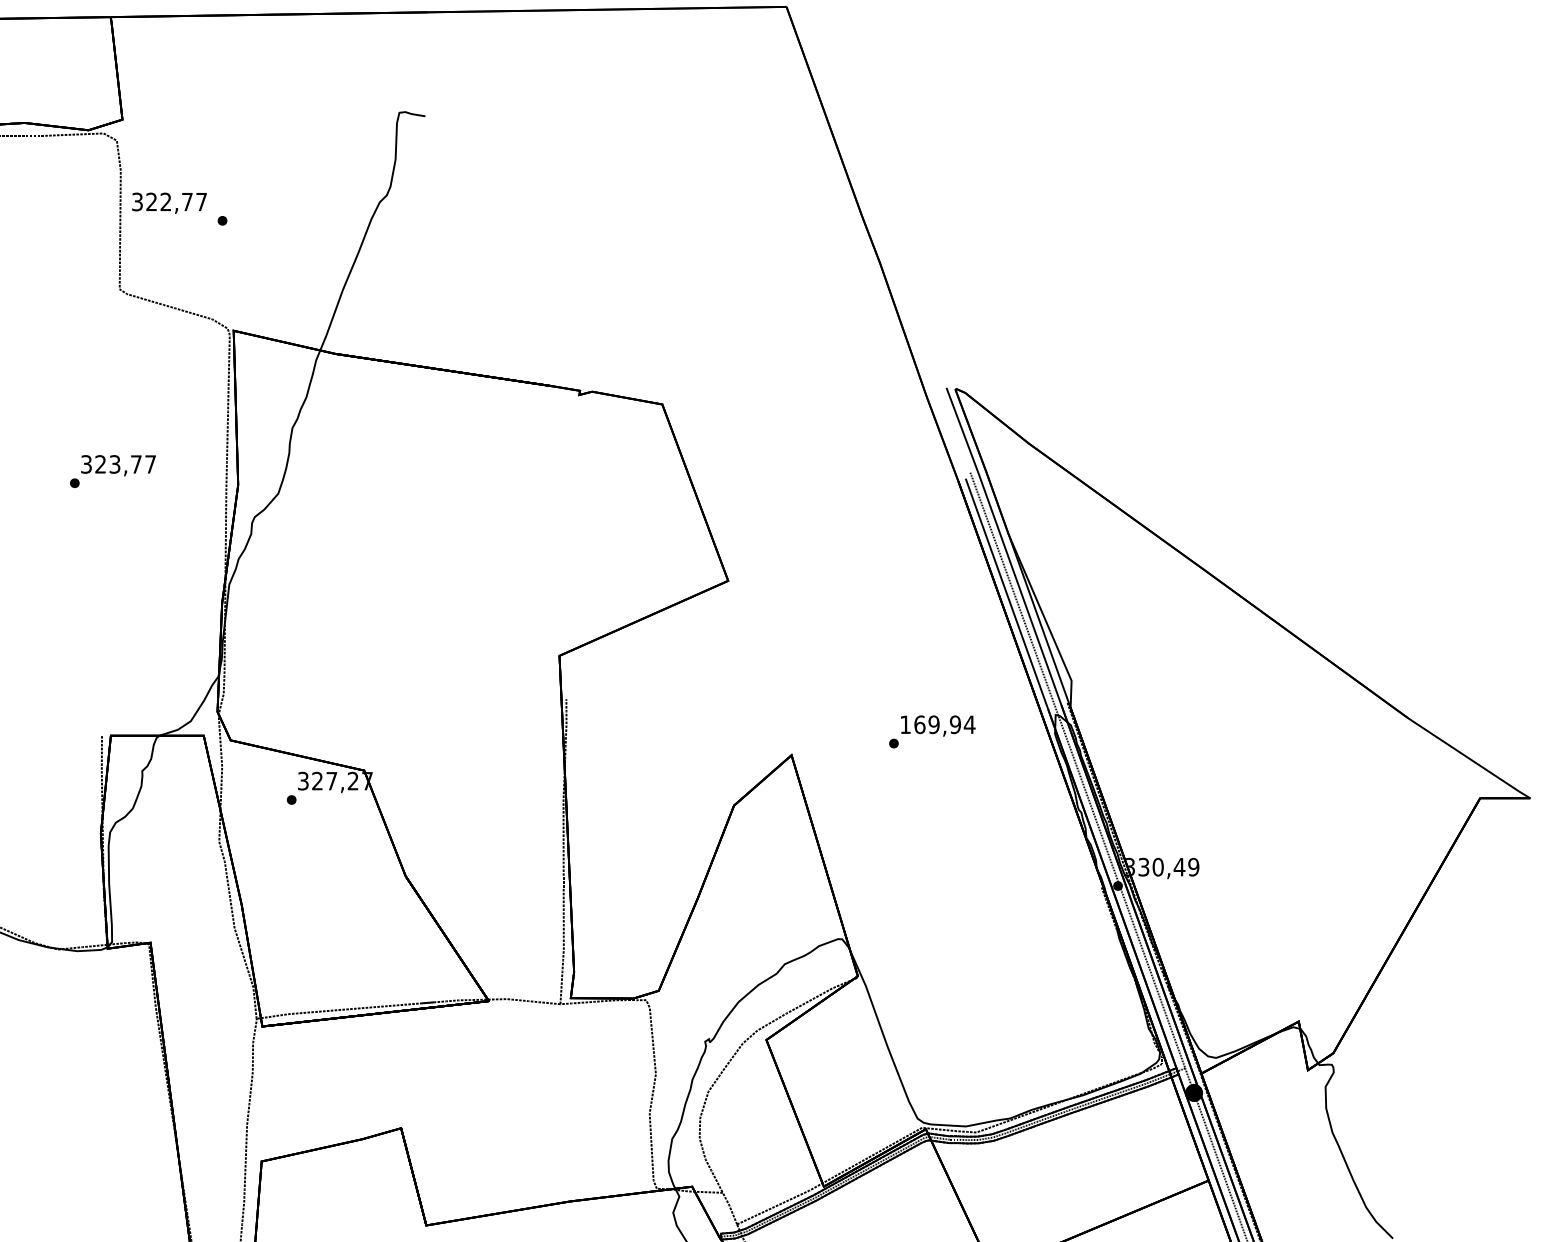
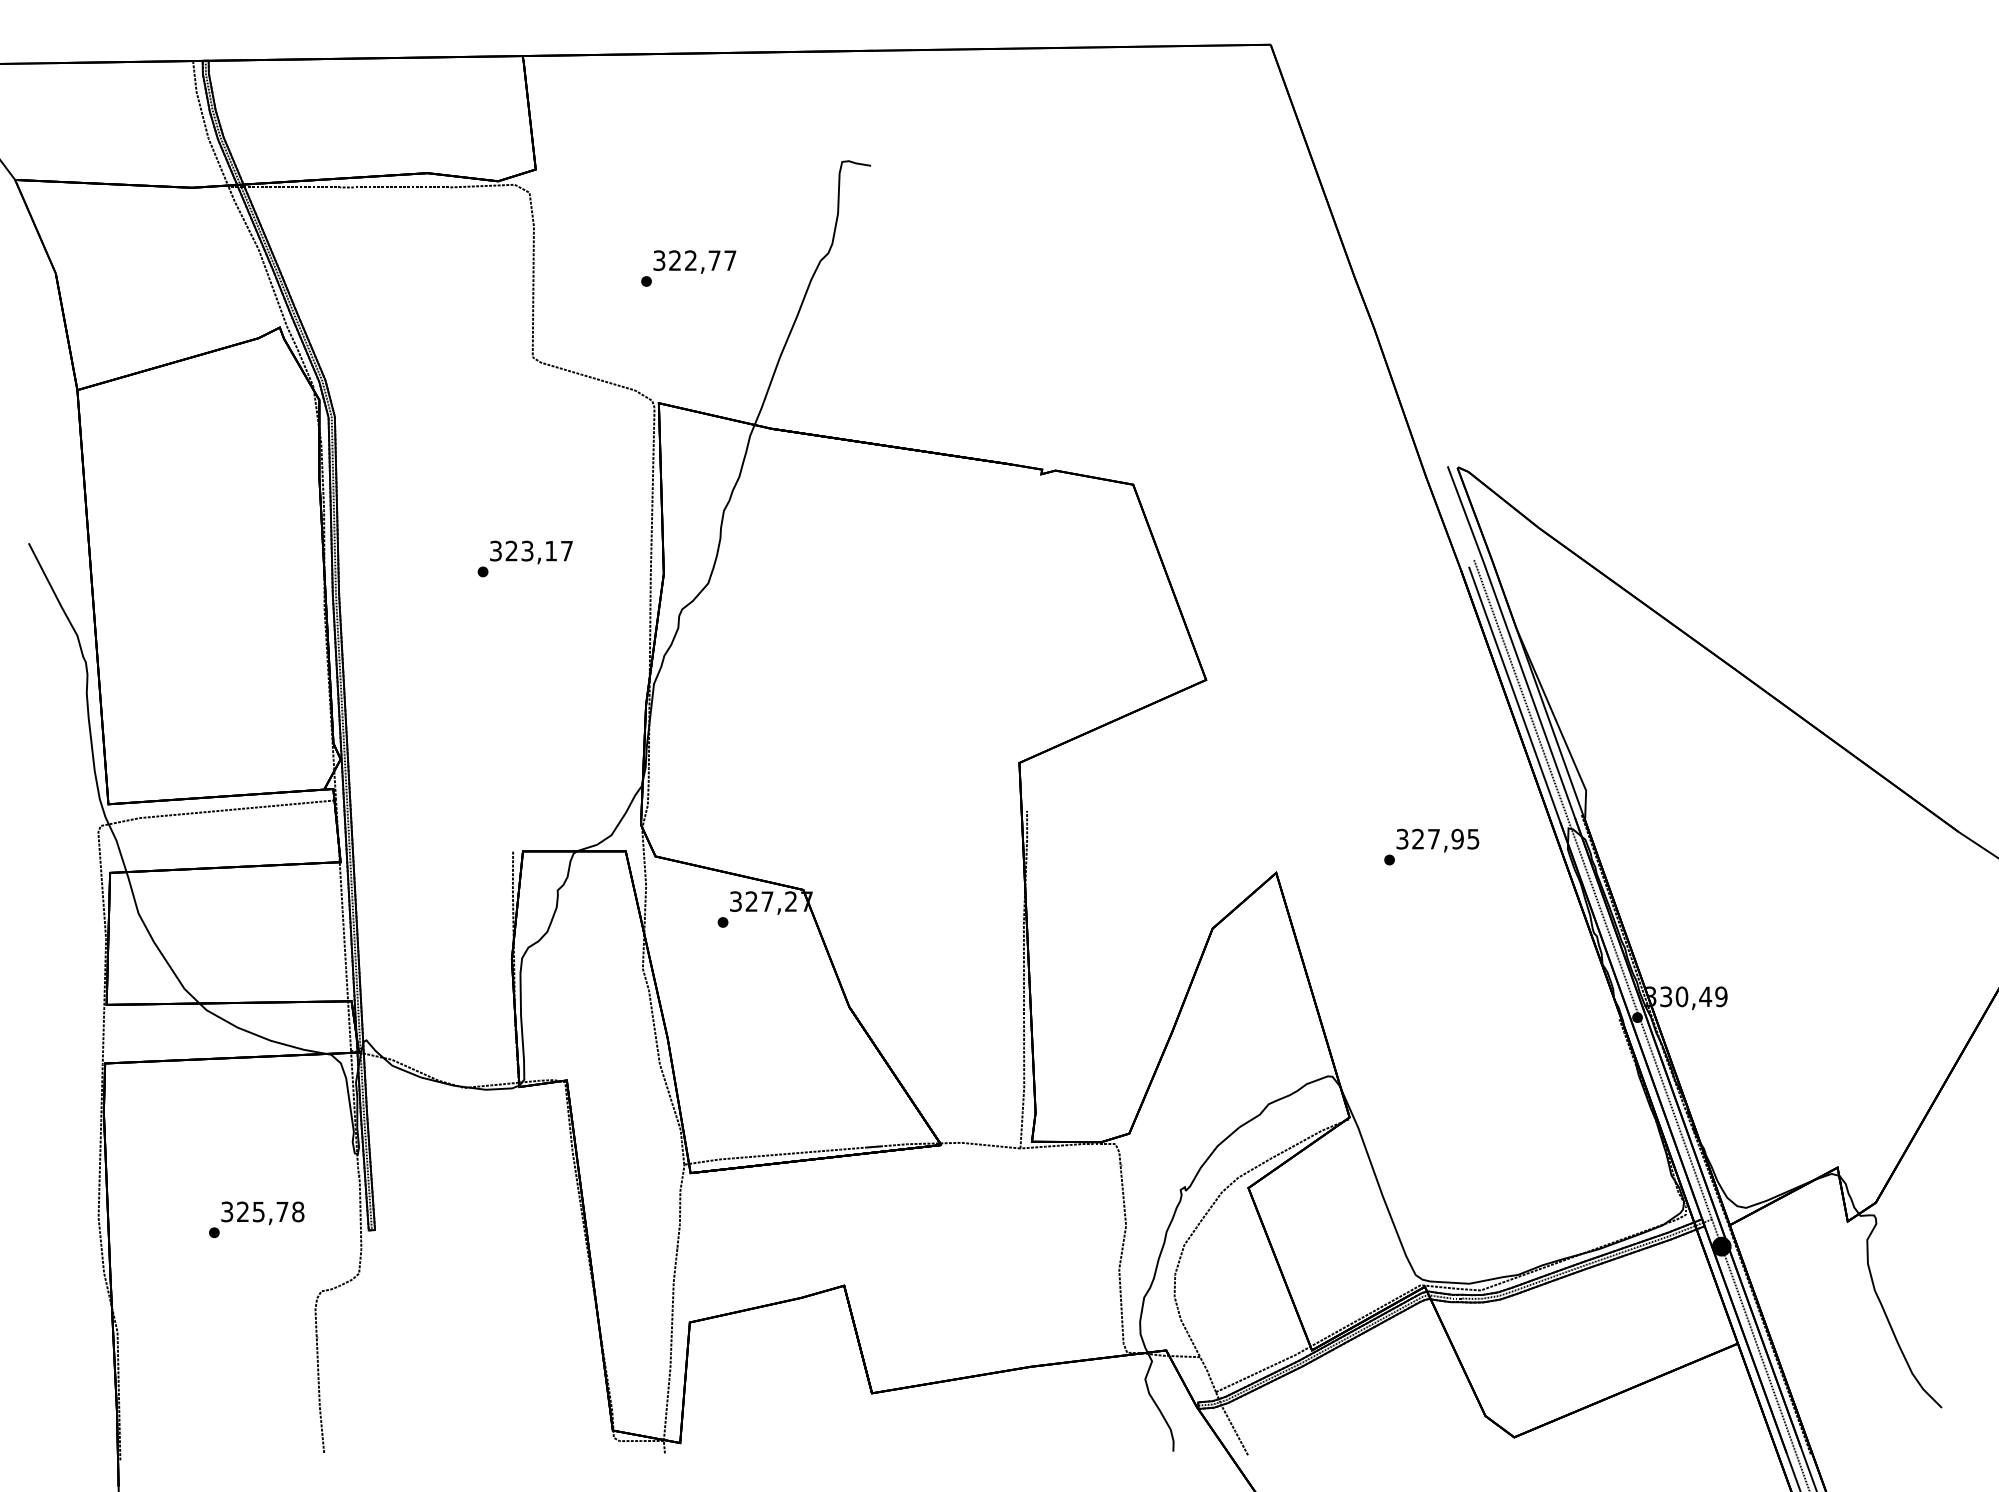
text: (169, 202) -> (694, 261), moved
text: (135, 464) -> (550, 551), 323,77 -> 323,17
text: (937, 724) -> (1437, 838), 169,94 -> 327,95

